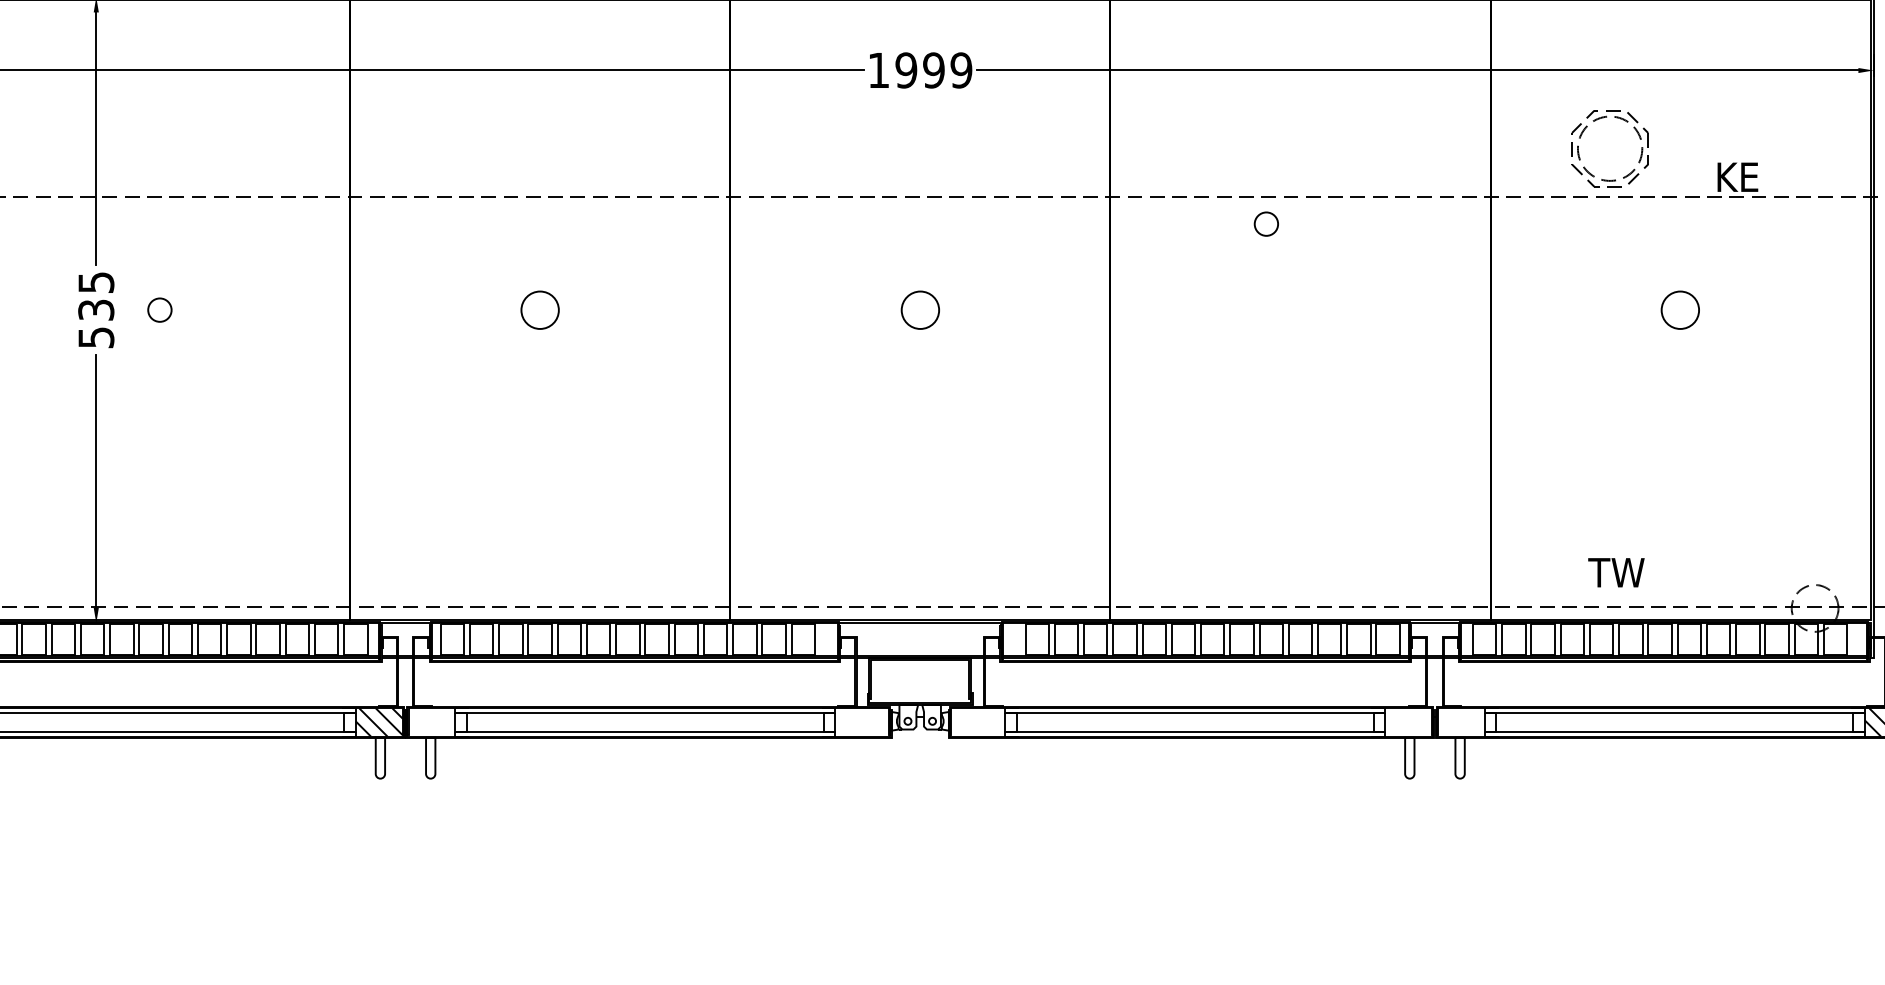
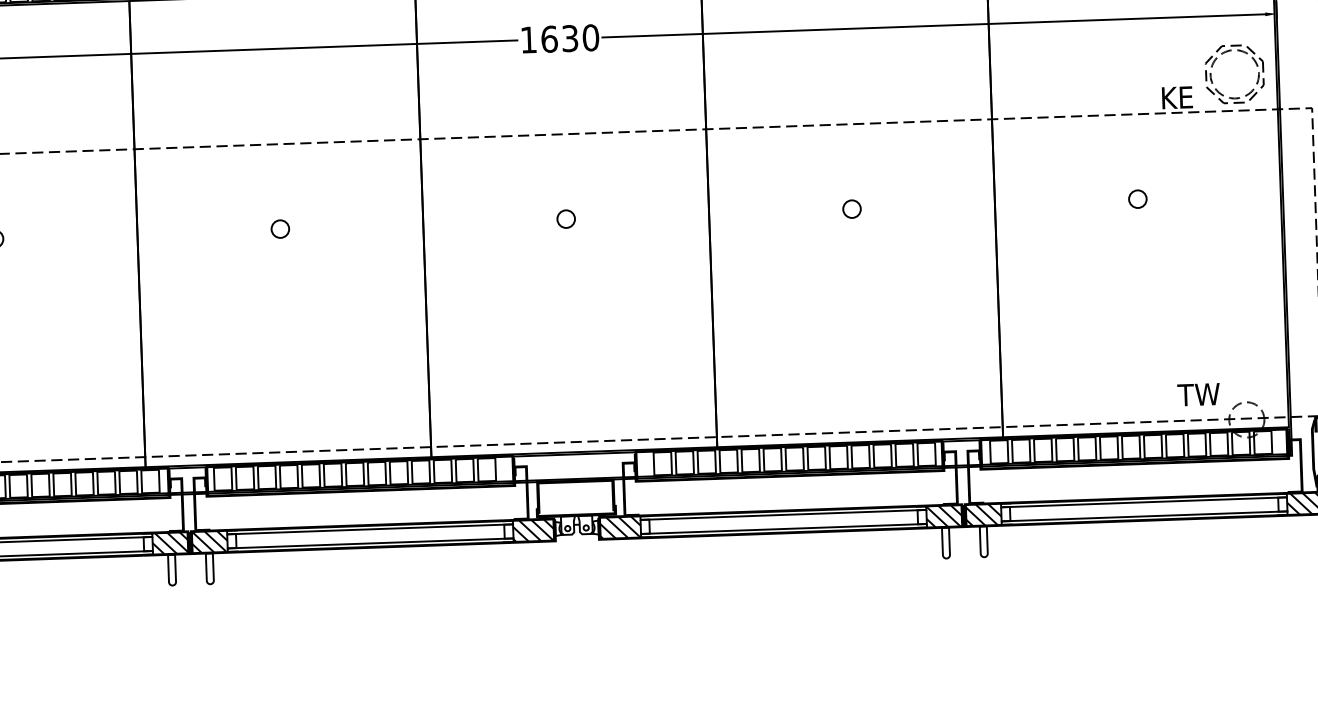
text: (933, 70) -> (569, 38), 1999 -> 1630
part: (1584, 131) -> (1215, 62), moved
circle: (1265, 223) -> (851, 208), moved
circle: (539, 309) -> (279, 228), size x0.62
circle: (919, 309) -> (565, 218), size x0.62
circle: (1680, 309) -> (1137, 198), size x0.62
text: (1616, 572) -> (1198, 394), moved
hatch: (431, 722) -> (209, 542), added
hatch: (862, 722) -> (533, 530), added
hatch: (978, 722) -> (620, 527), added
hatch: (1408, 722) -> (944, 516), added
hatch: (1460, 722) -> (983, 514), added

